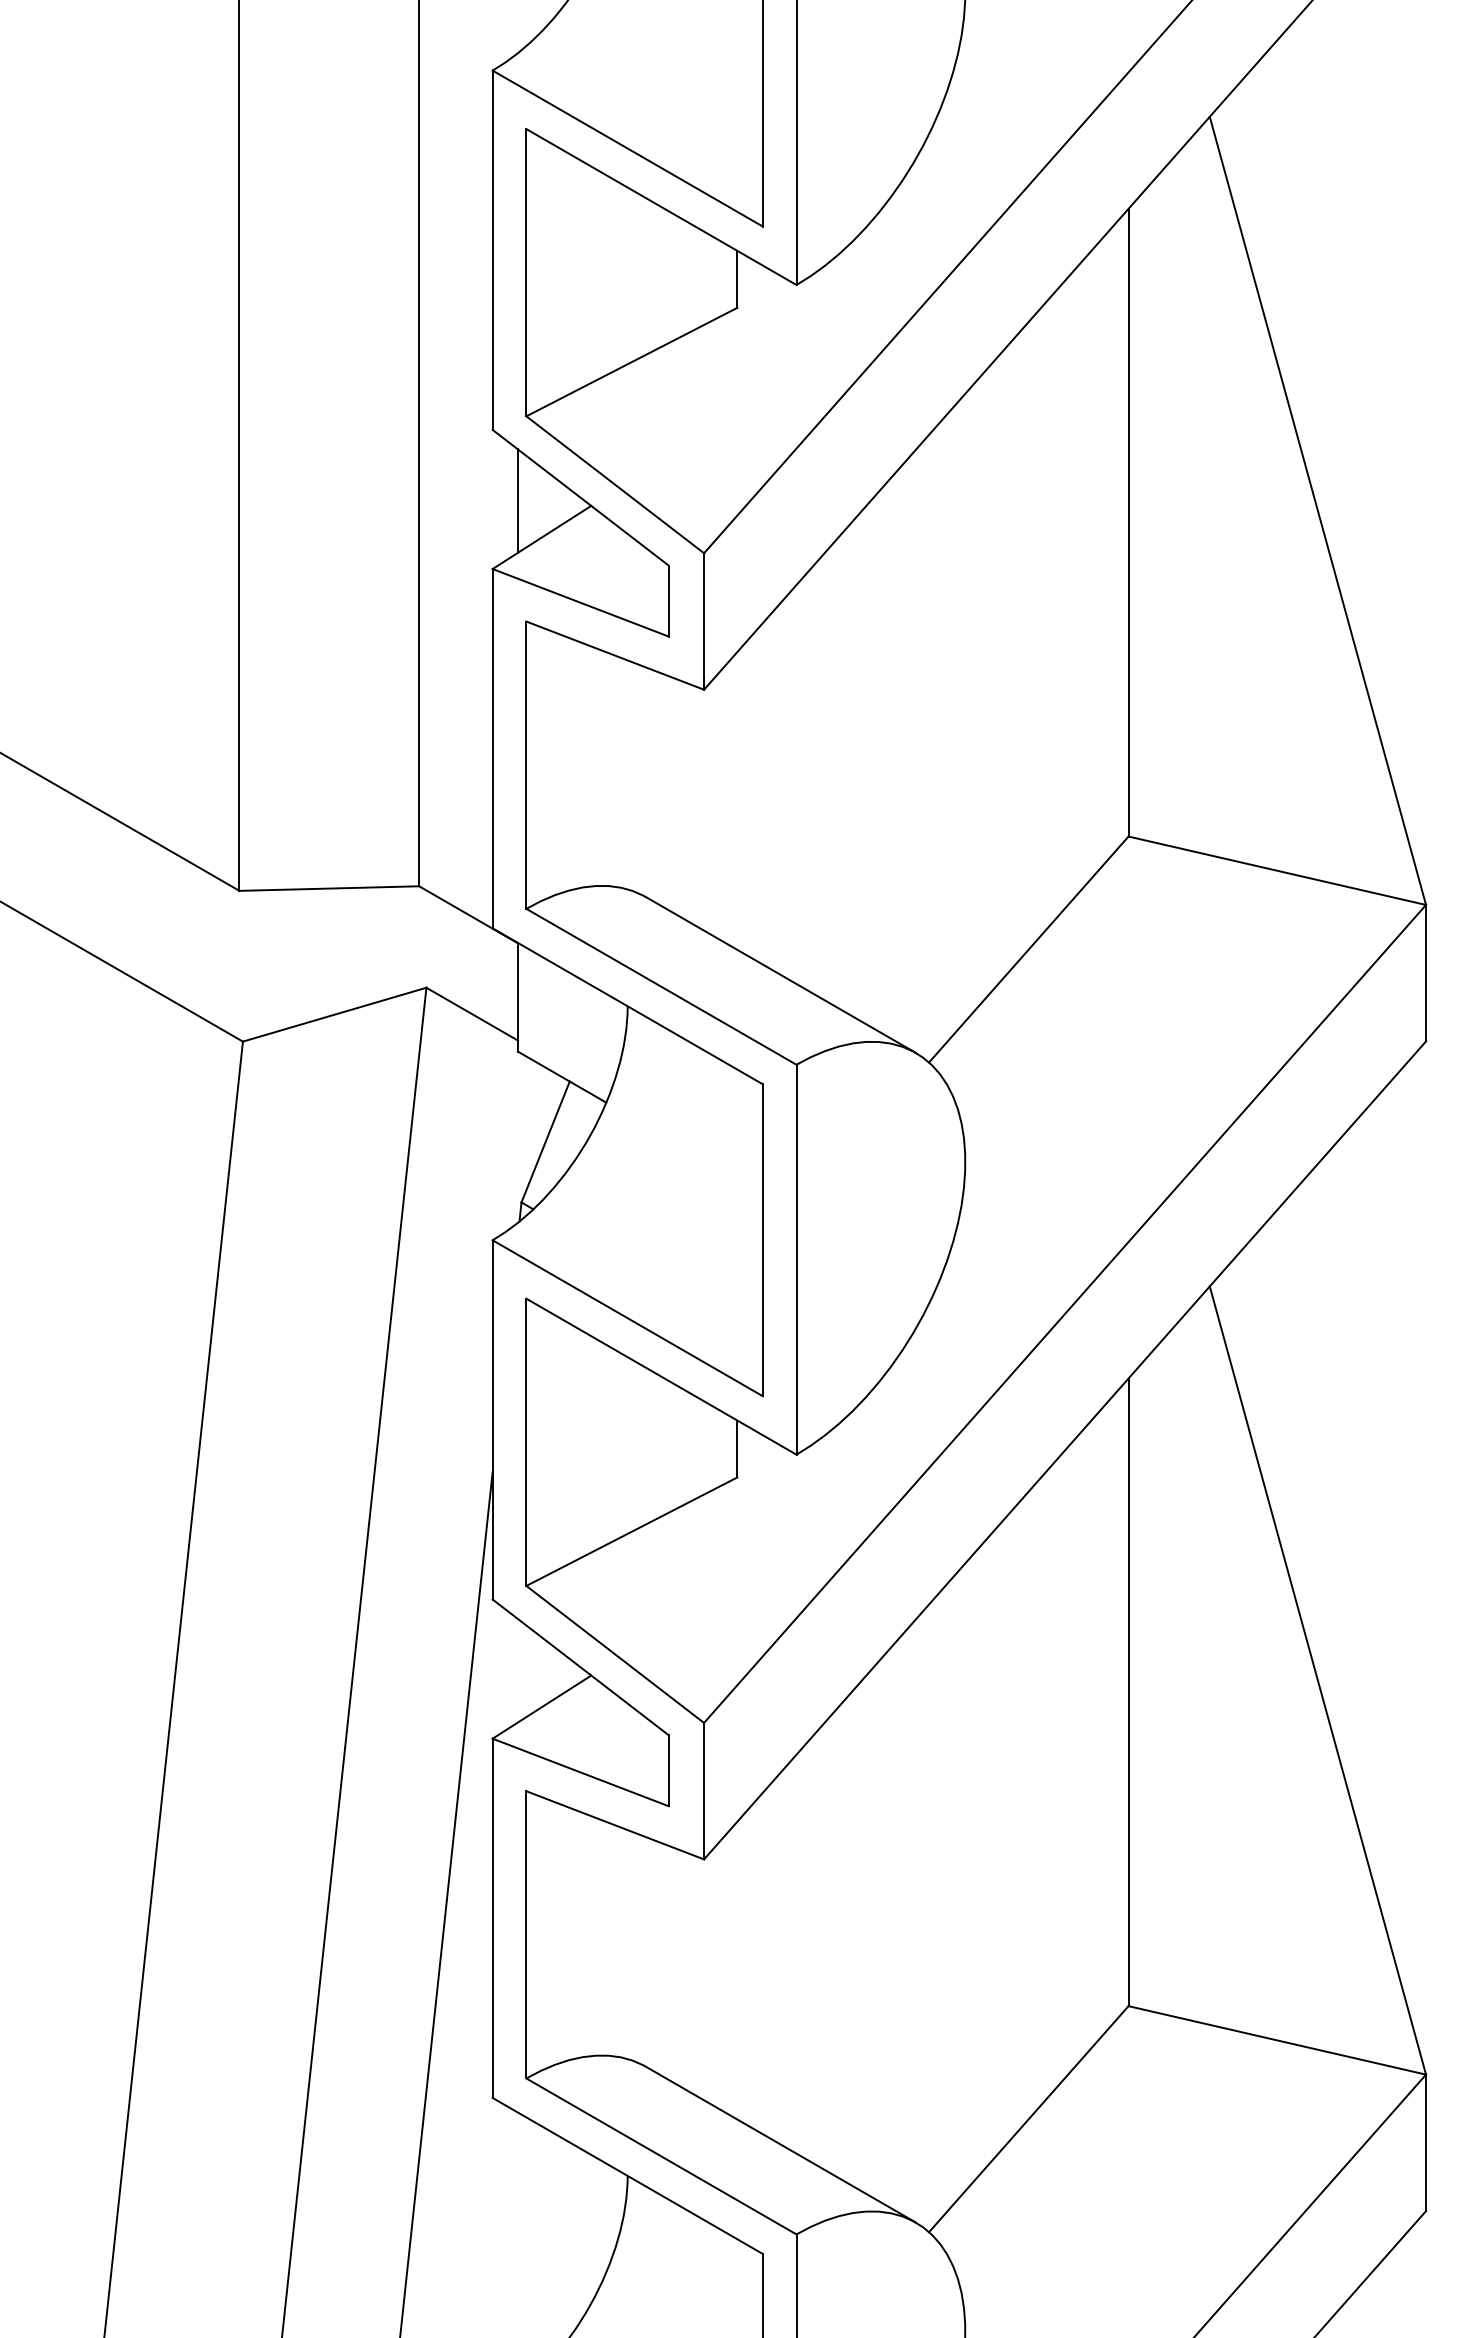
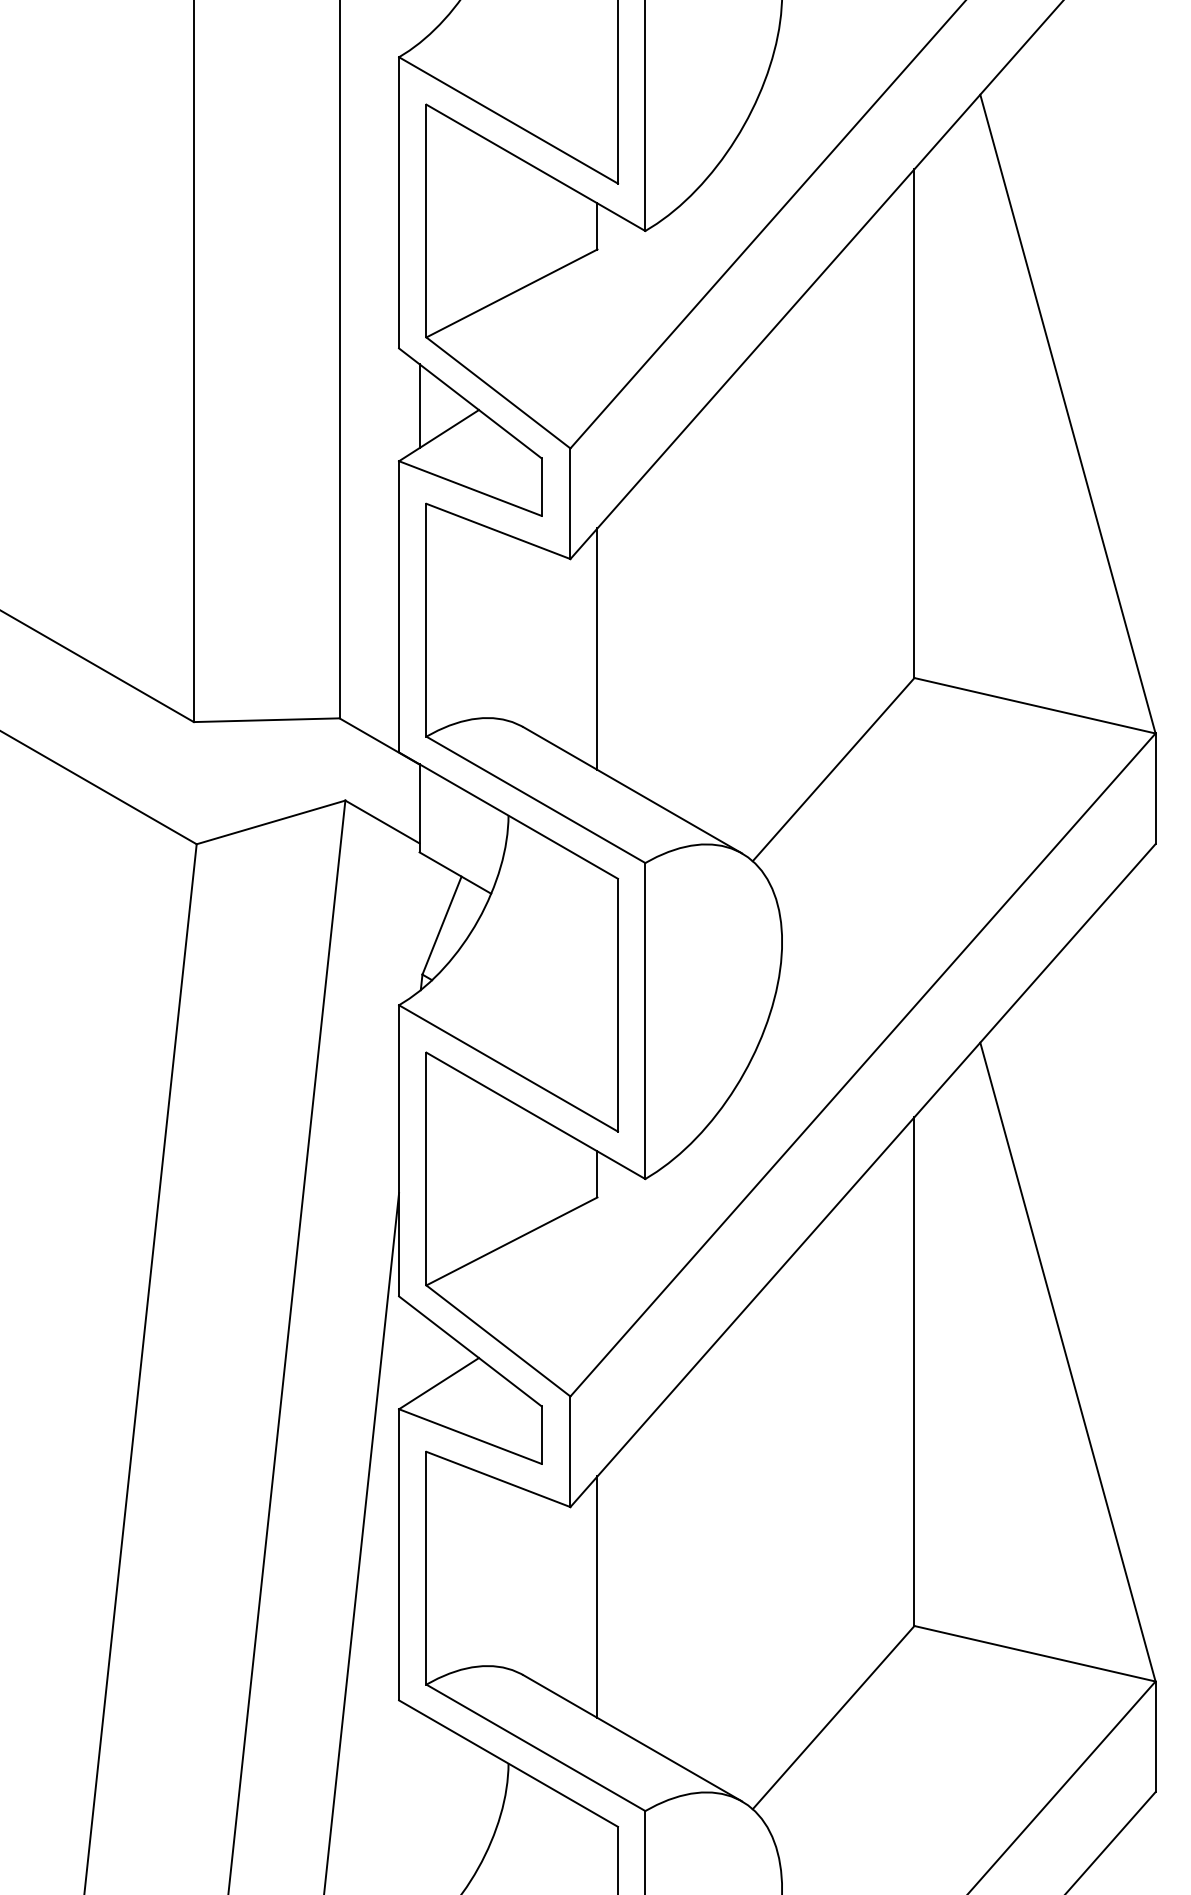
line: (737, 800) -> (597, 648), added
line: (737, 1970) -> (597, 1597), added

